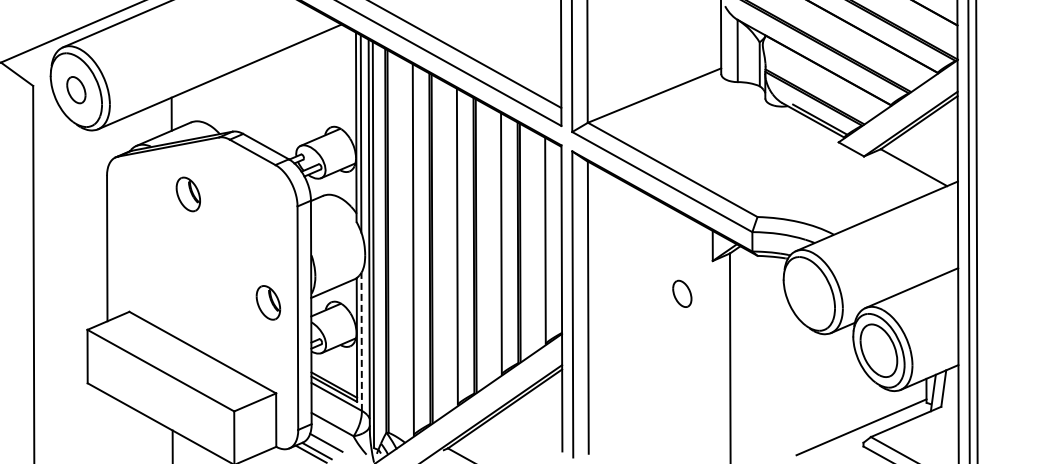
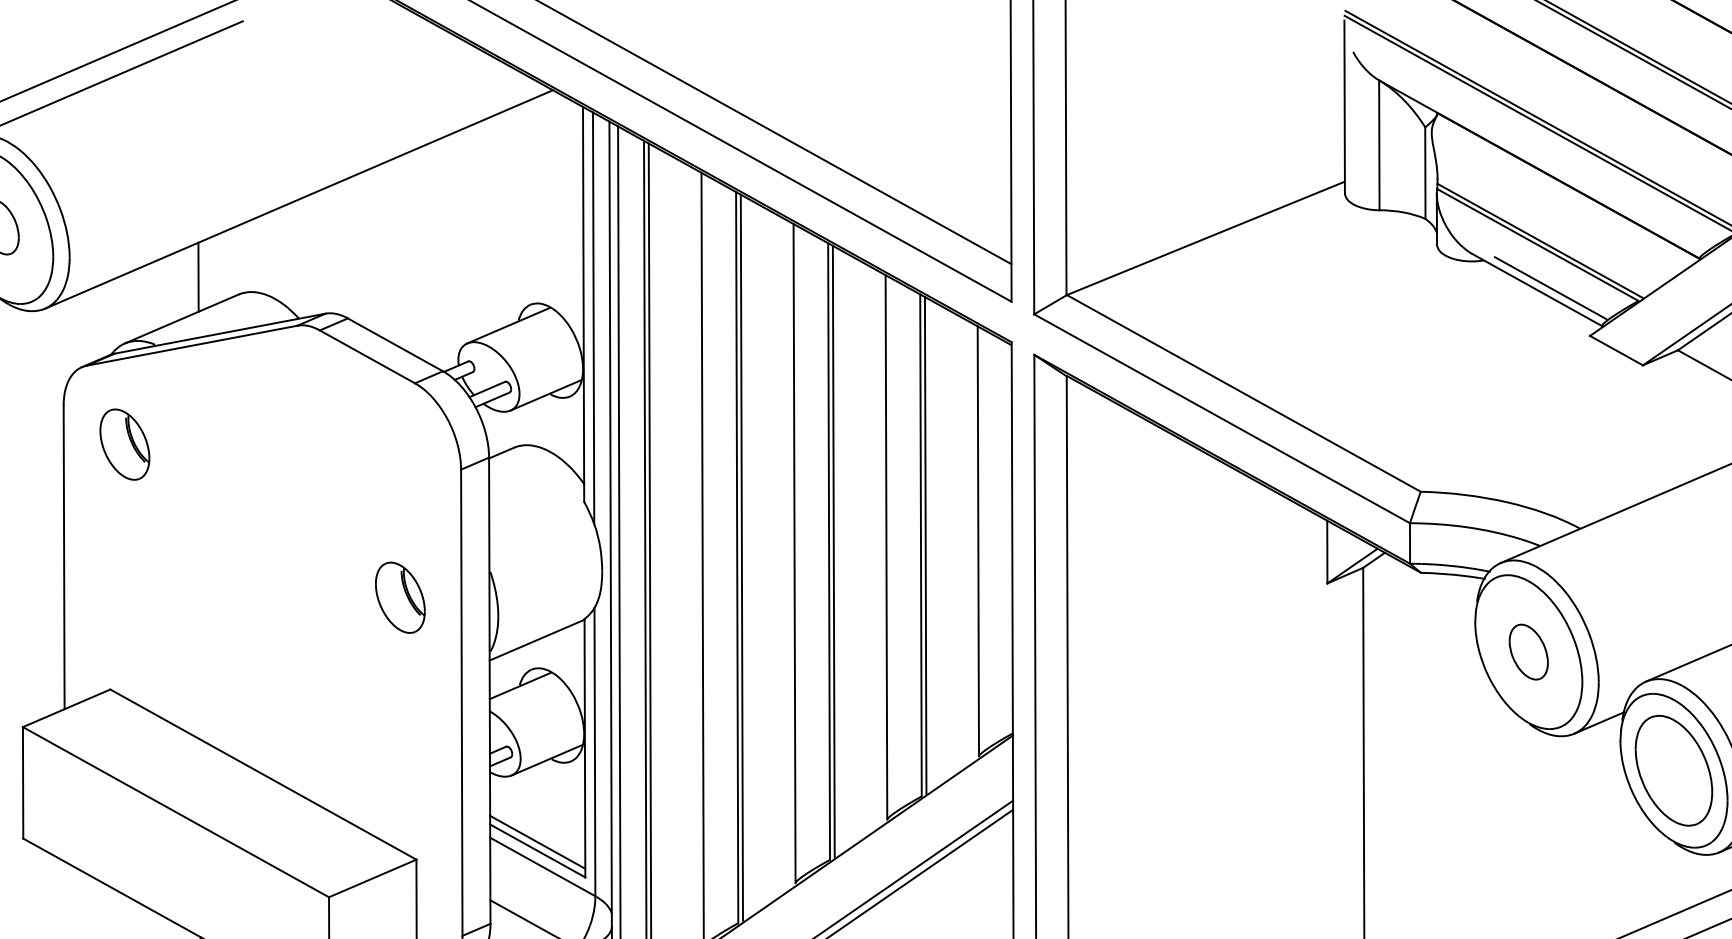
part: (187, 194) -> (123, 444), moved
part: (682, 293) -> (1529, 651), moved
part: (268, 302) -> (400, 597), moved
line: (361, 341) -> (594, 751), dashed -> solid

